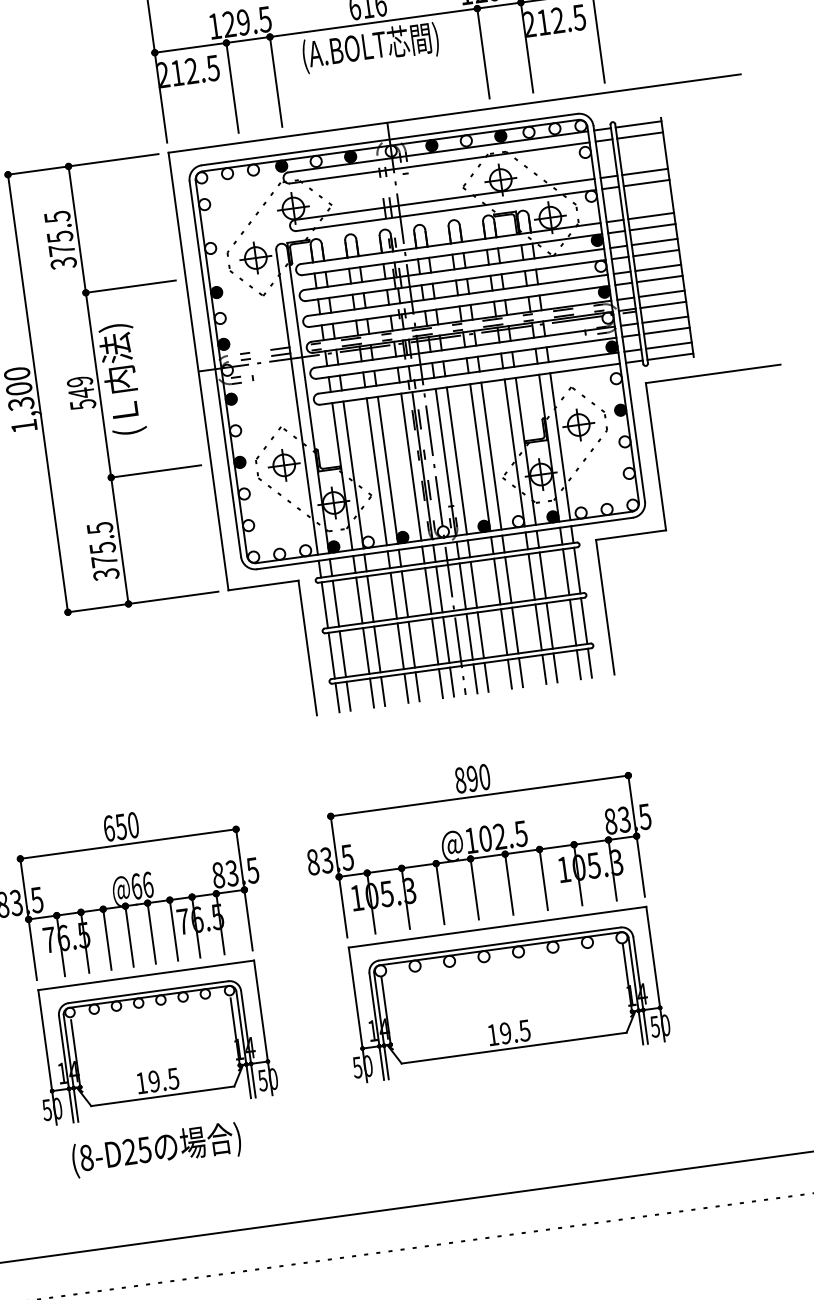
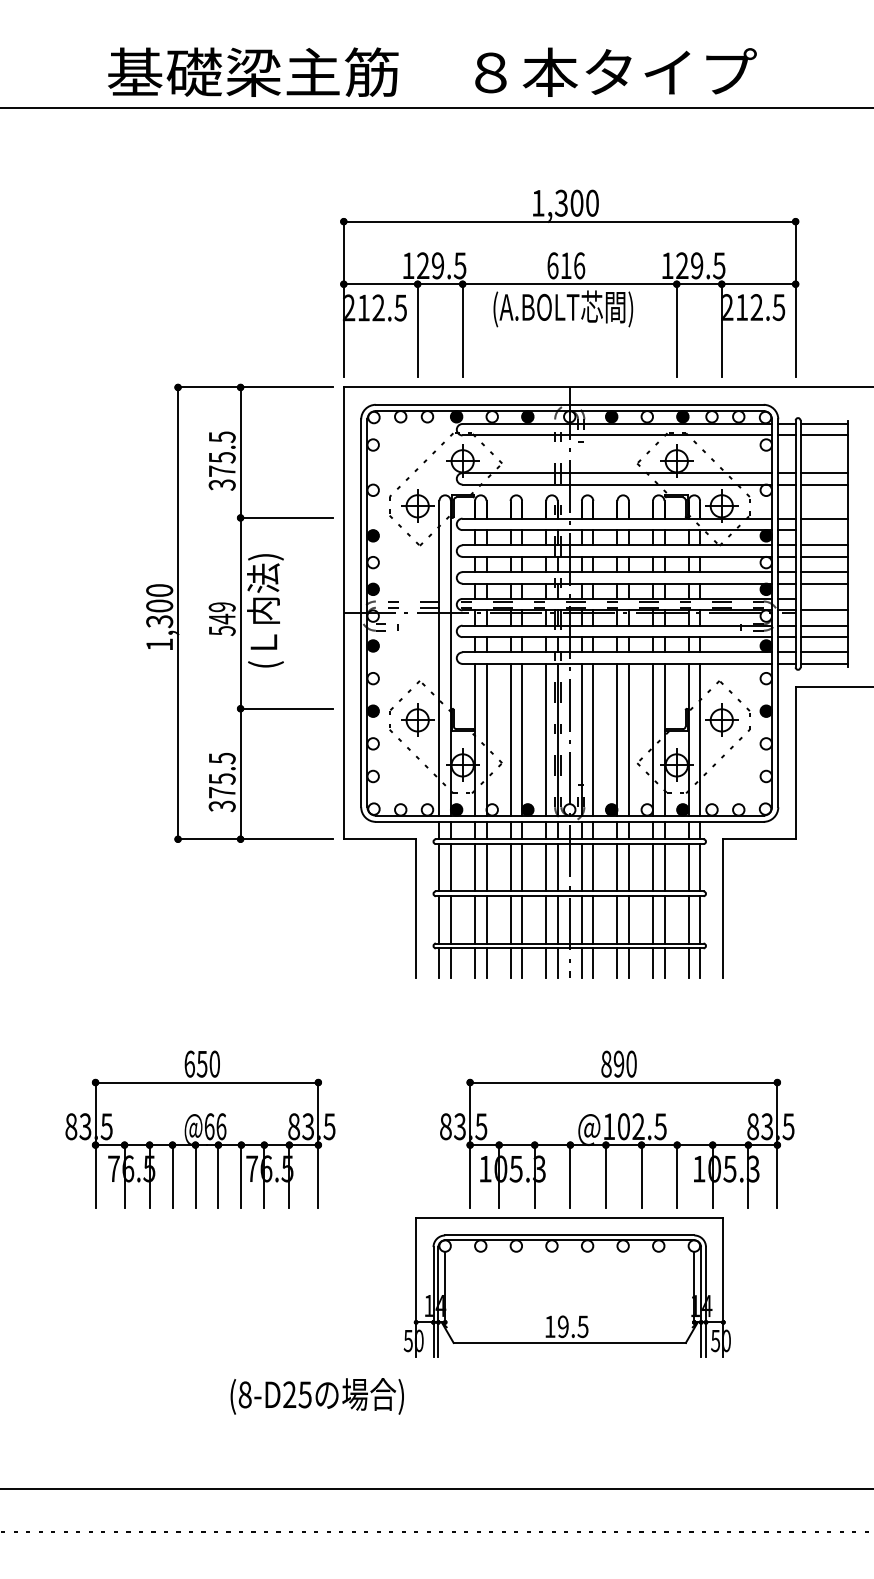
line: (652, 227) -> (823, 530), removed
line: (661, 293) -> (823, 598), removed
part: (479, 842) -> (617, 1129), moved
part: (153, 1042) -> (204, 1287), removed
text: (155, 1150) -> (316, 1396), moved

